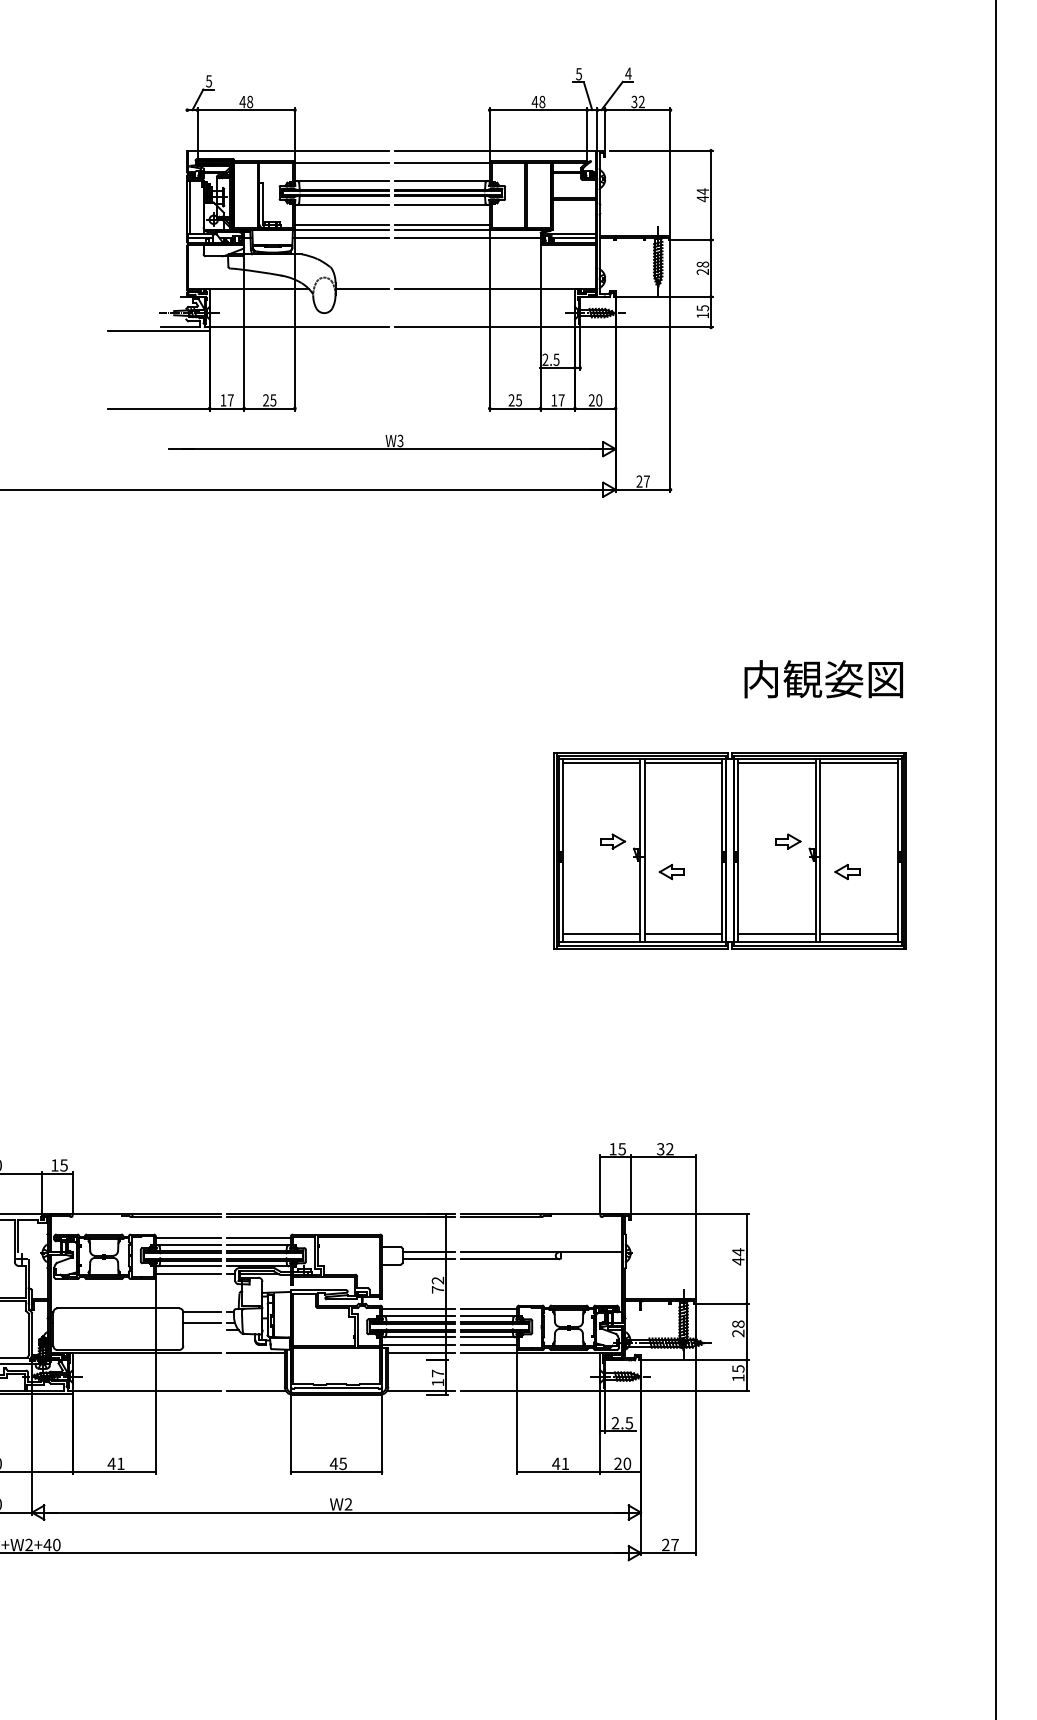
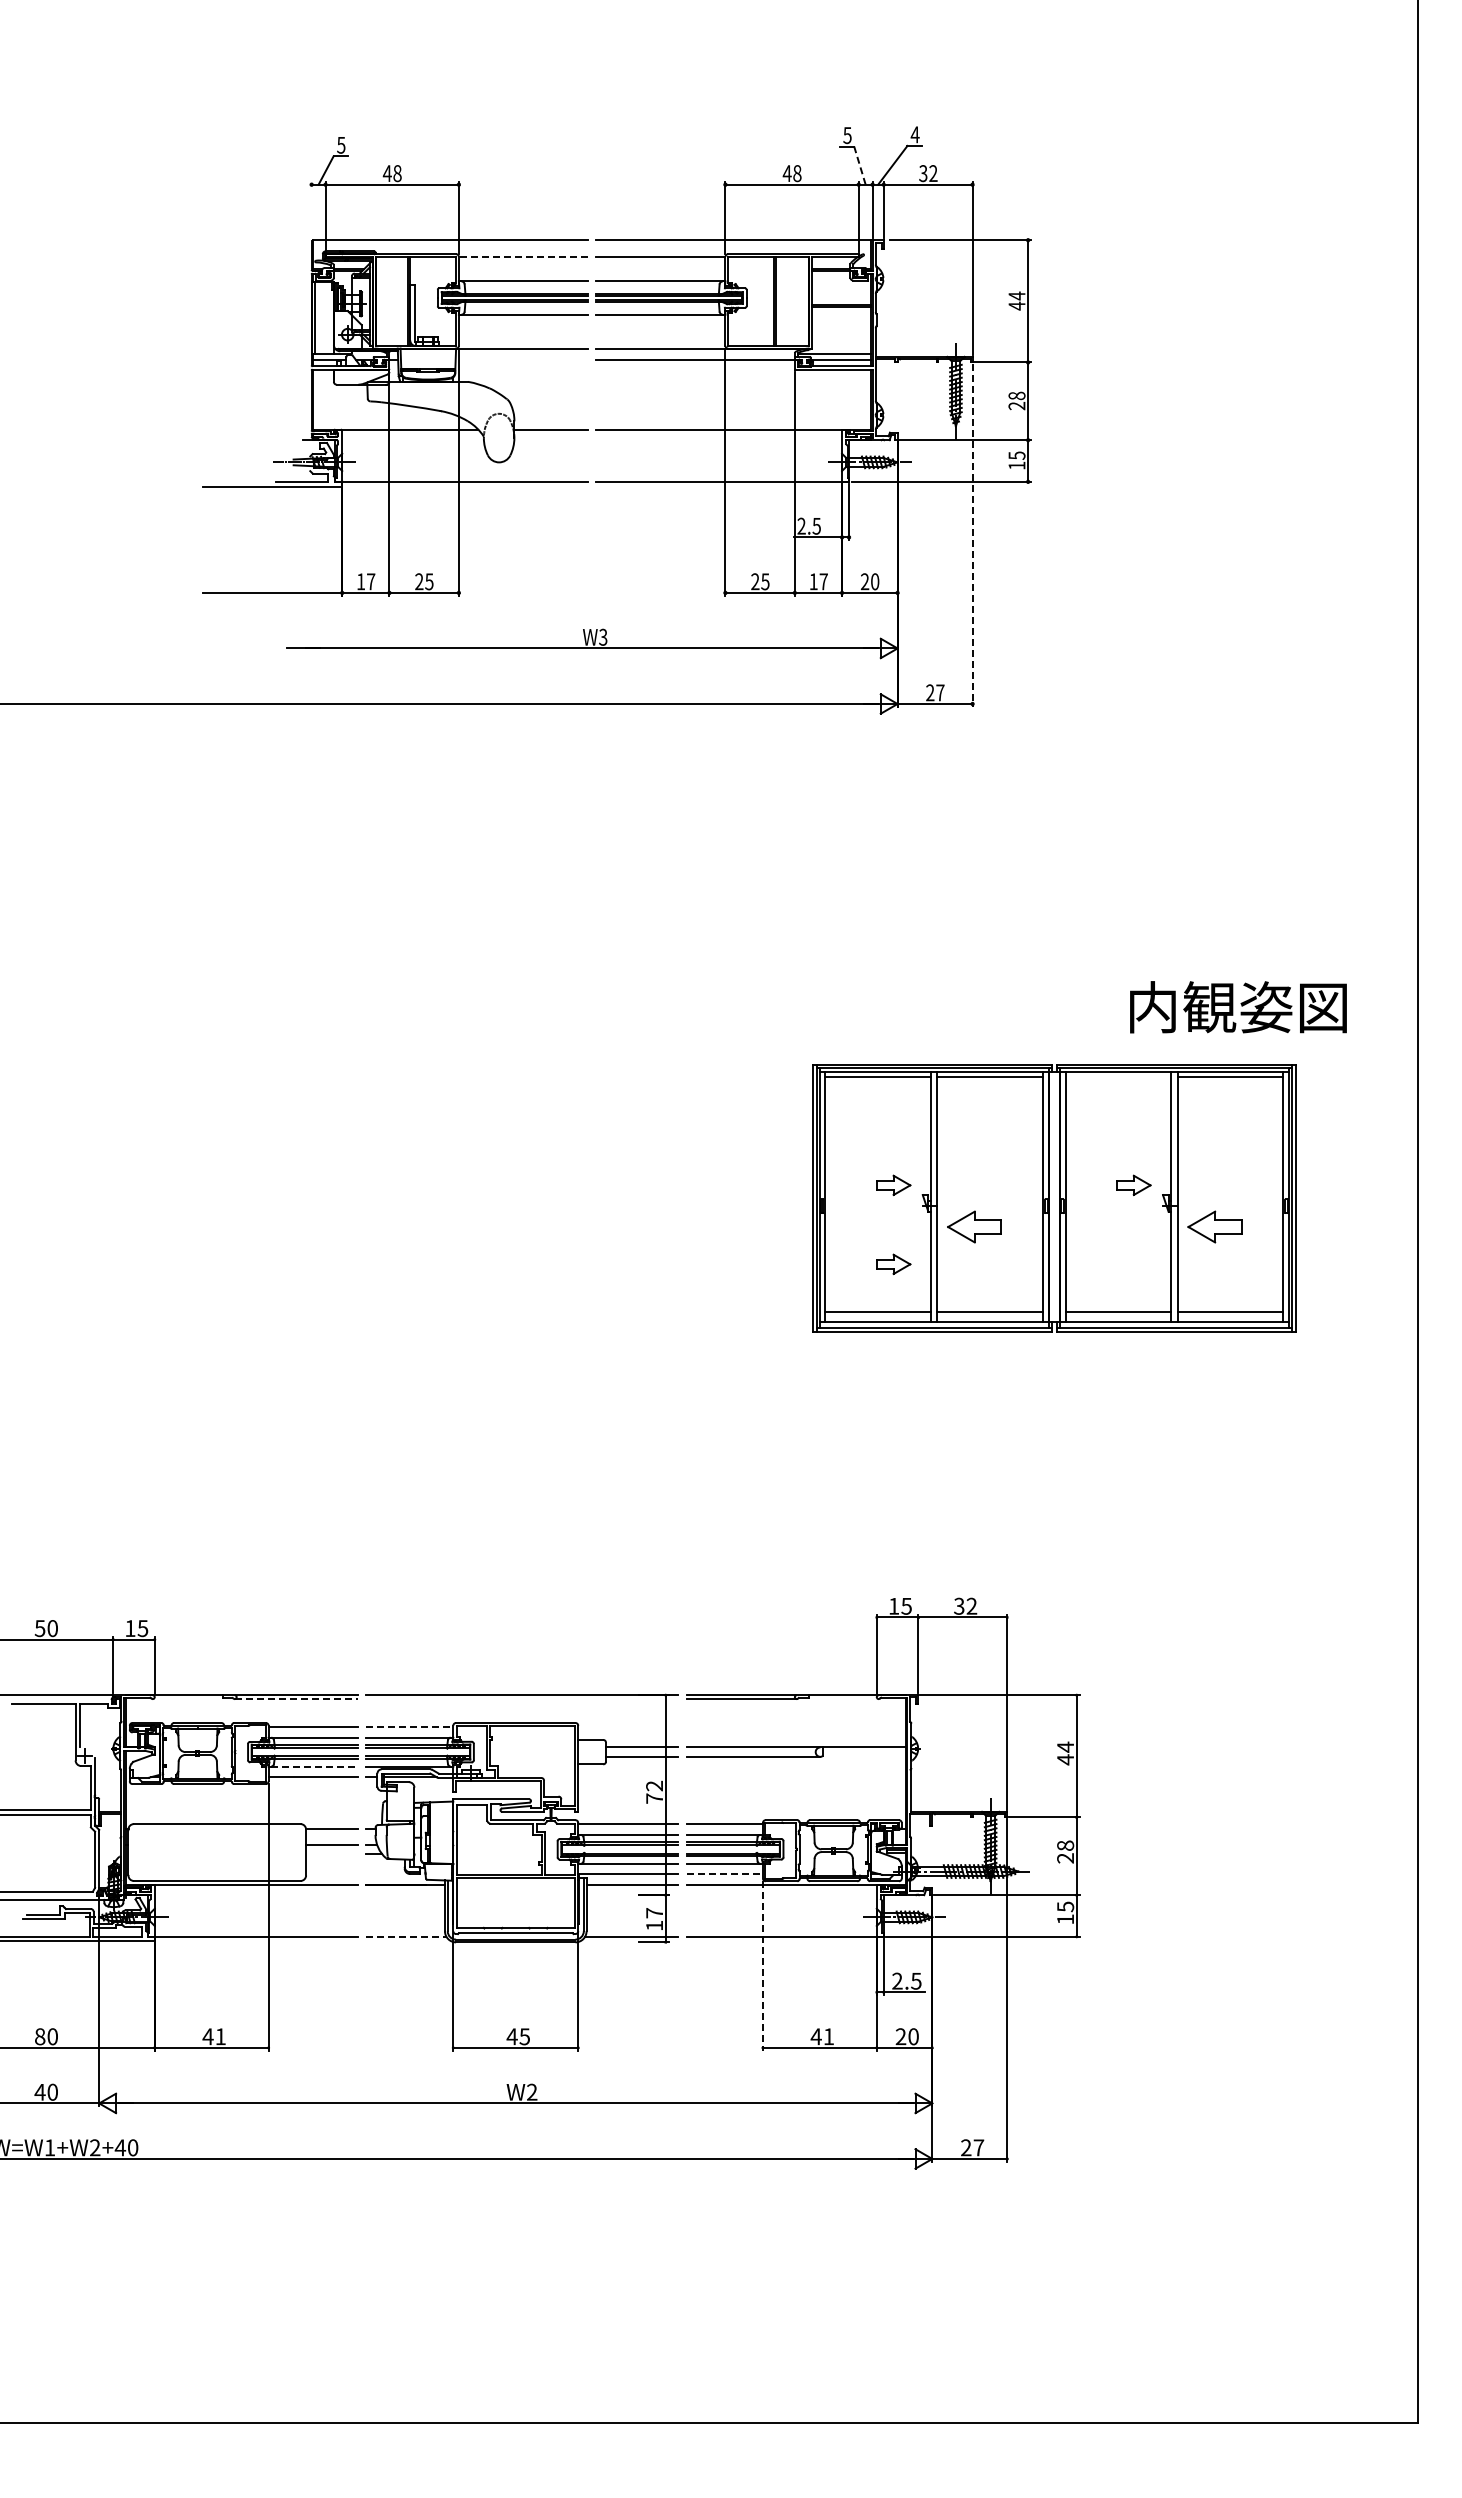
line: (587, 96) -> (859, 165), solid -> dashed
line: (342, 162) -> (523, 256), solid -> dashed
line: (341, 224) -> (522, 341), removed
line: (442, 224) -> (660, 341), removed
line: (340, 237) -> (521, 359), removed
line: (670, 367) -> (972, 536), solid -> dashed
text: (823, 679) -> (1238, 1007), moved
line: (777, 762) -> (1118, 1077), removed
part: (671, 871) -> (974, 1226), size x1.6
part: (847, 871) -> (1214, 1226), size x1.6
part: (612, 898) -> (893, 1263), added
line: (176, 1217) -> (296, 1699), solid -> dashed
line: (341, 1217) -> (522, 1699), removed
line: (258, 1237) -> (409, 1727), solid -> dashed
line: (189, 1266) -> (314, 1766), solid -> dashed
line: (489, 1345) -> (725, 1874), solid -> dashed
line: (256, 1390) -> (406, 1936), solid -> dashed
line: (516, 1411) -> (762, 1965), solid -> dashed

